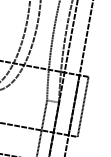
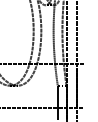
line: (82, 106) -> (83, 85), removed

